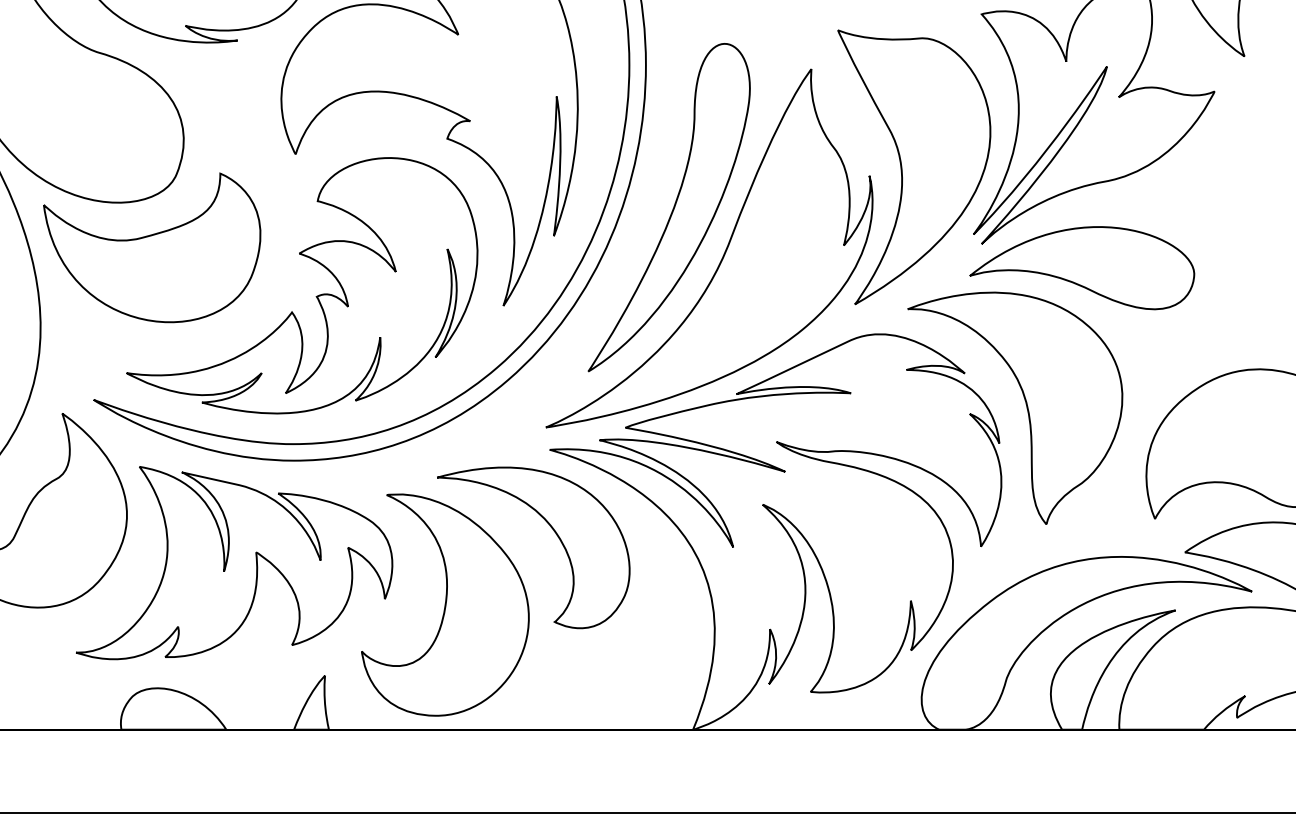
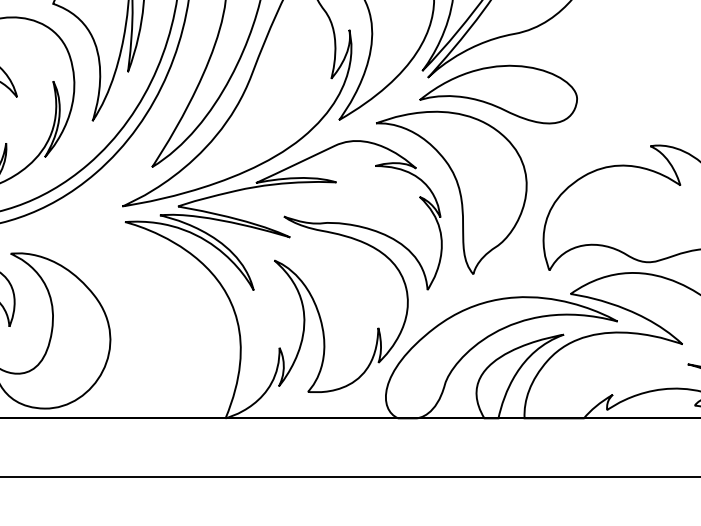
part: (553, 531) -> (127, 279), removed

